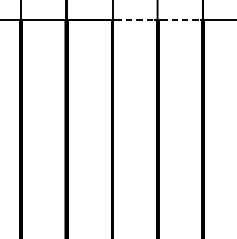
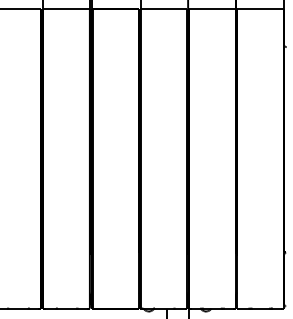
line: (135, 20) -> (164, 9), dashed -> solid
line: (180, 20) -> (212, 9), dashed -> solid

